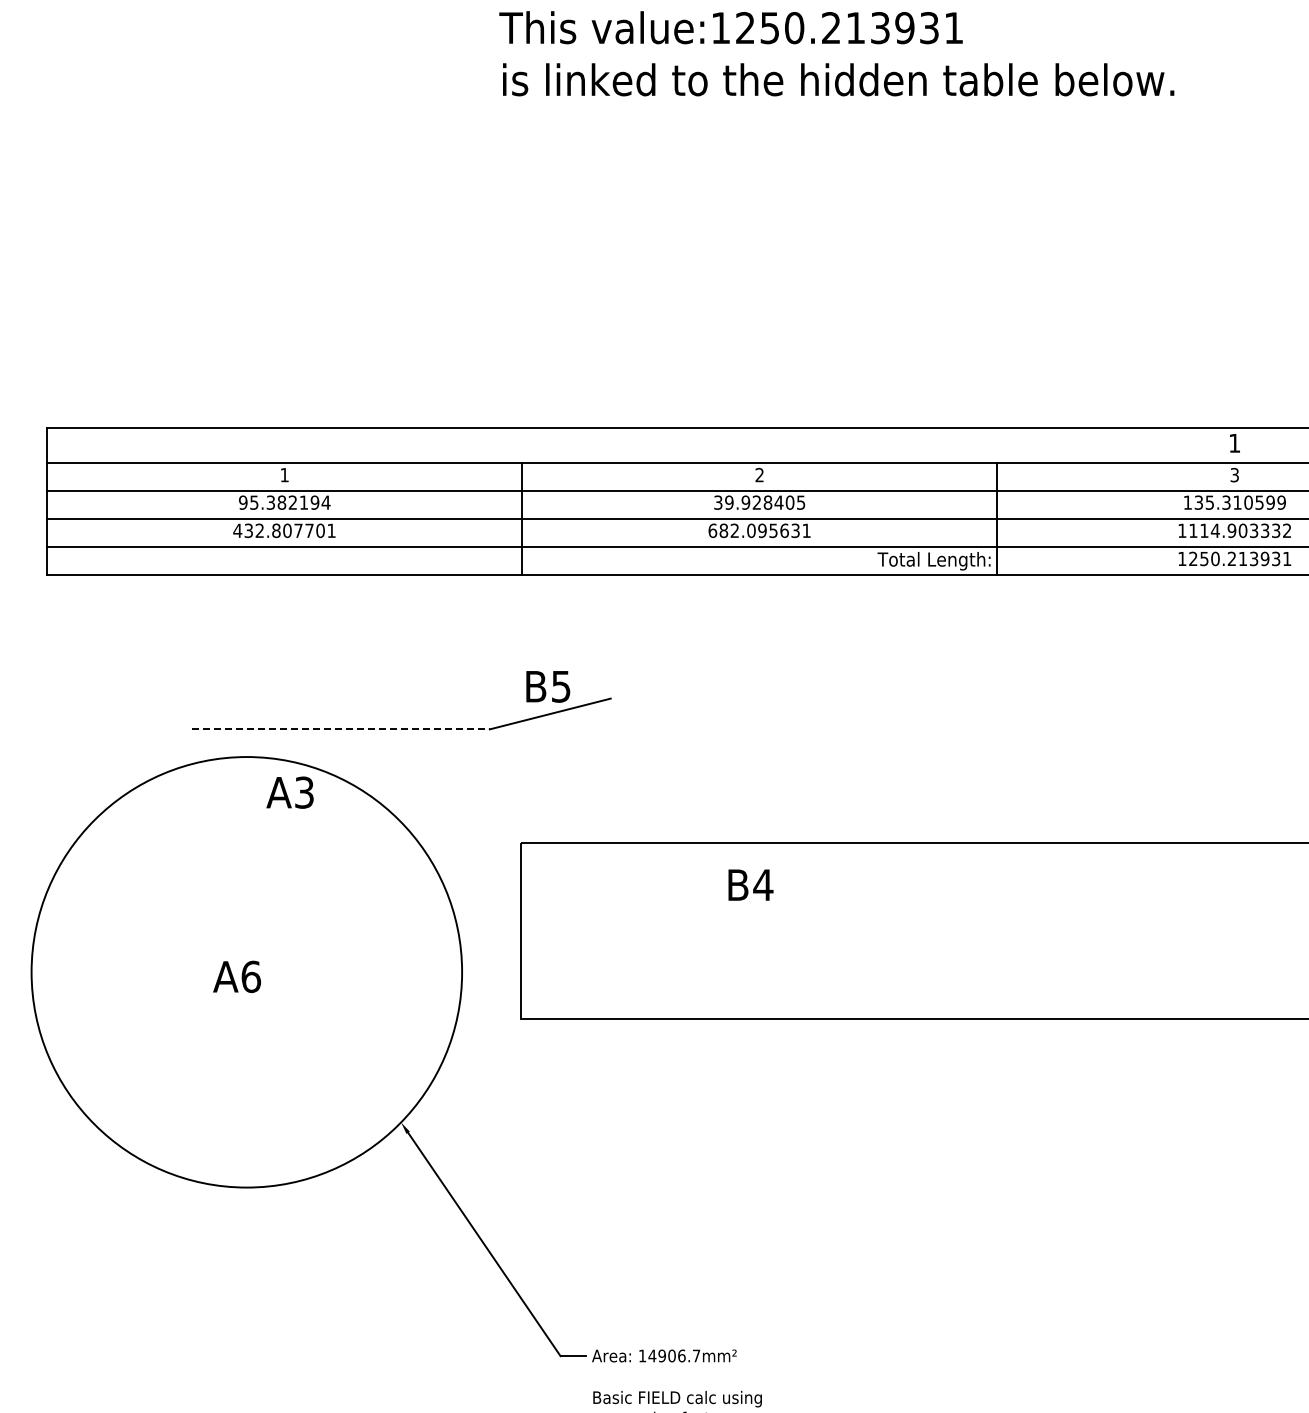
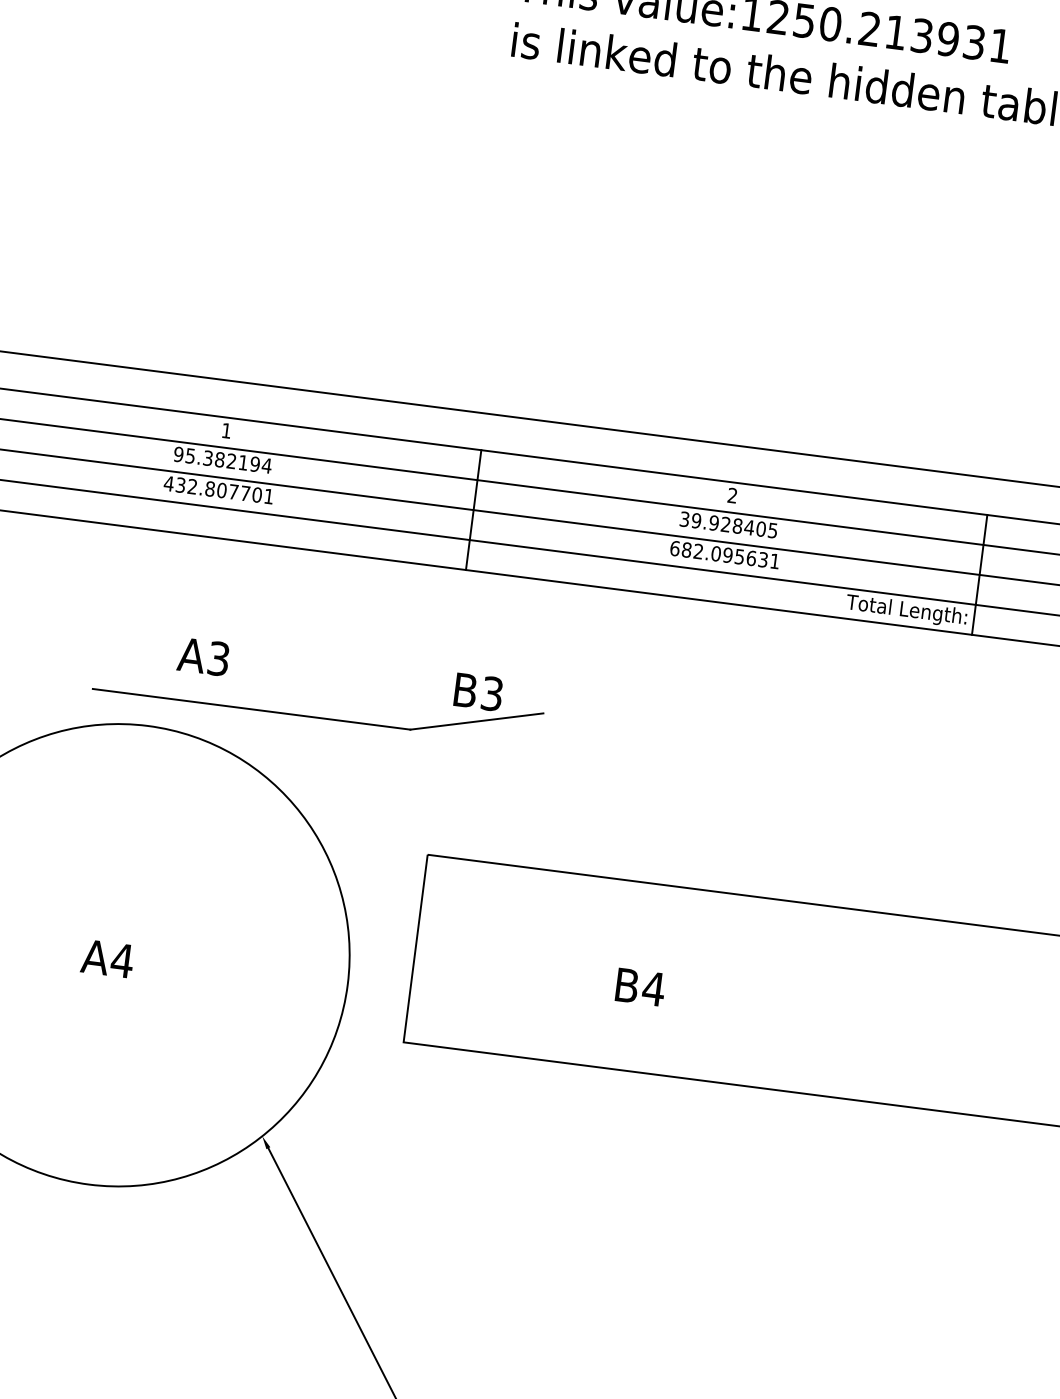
text: (561, 686) -> (492, 693), B5 -> B3
line: (341, 729) -> (252, 709), dashed -> solid
text: (289, 792) -> (202, 656), moved
text: (750, 884) -> (640, 986), moved
text: (251, 976) -> (122, 960), A6 -> A4

